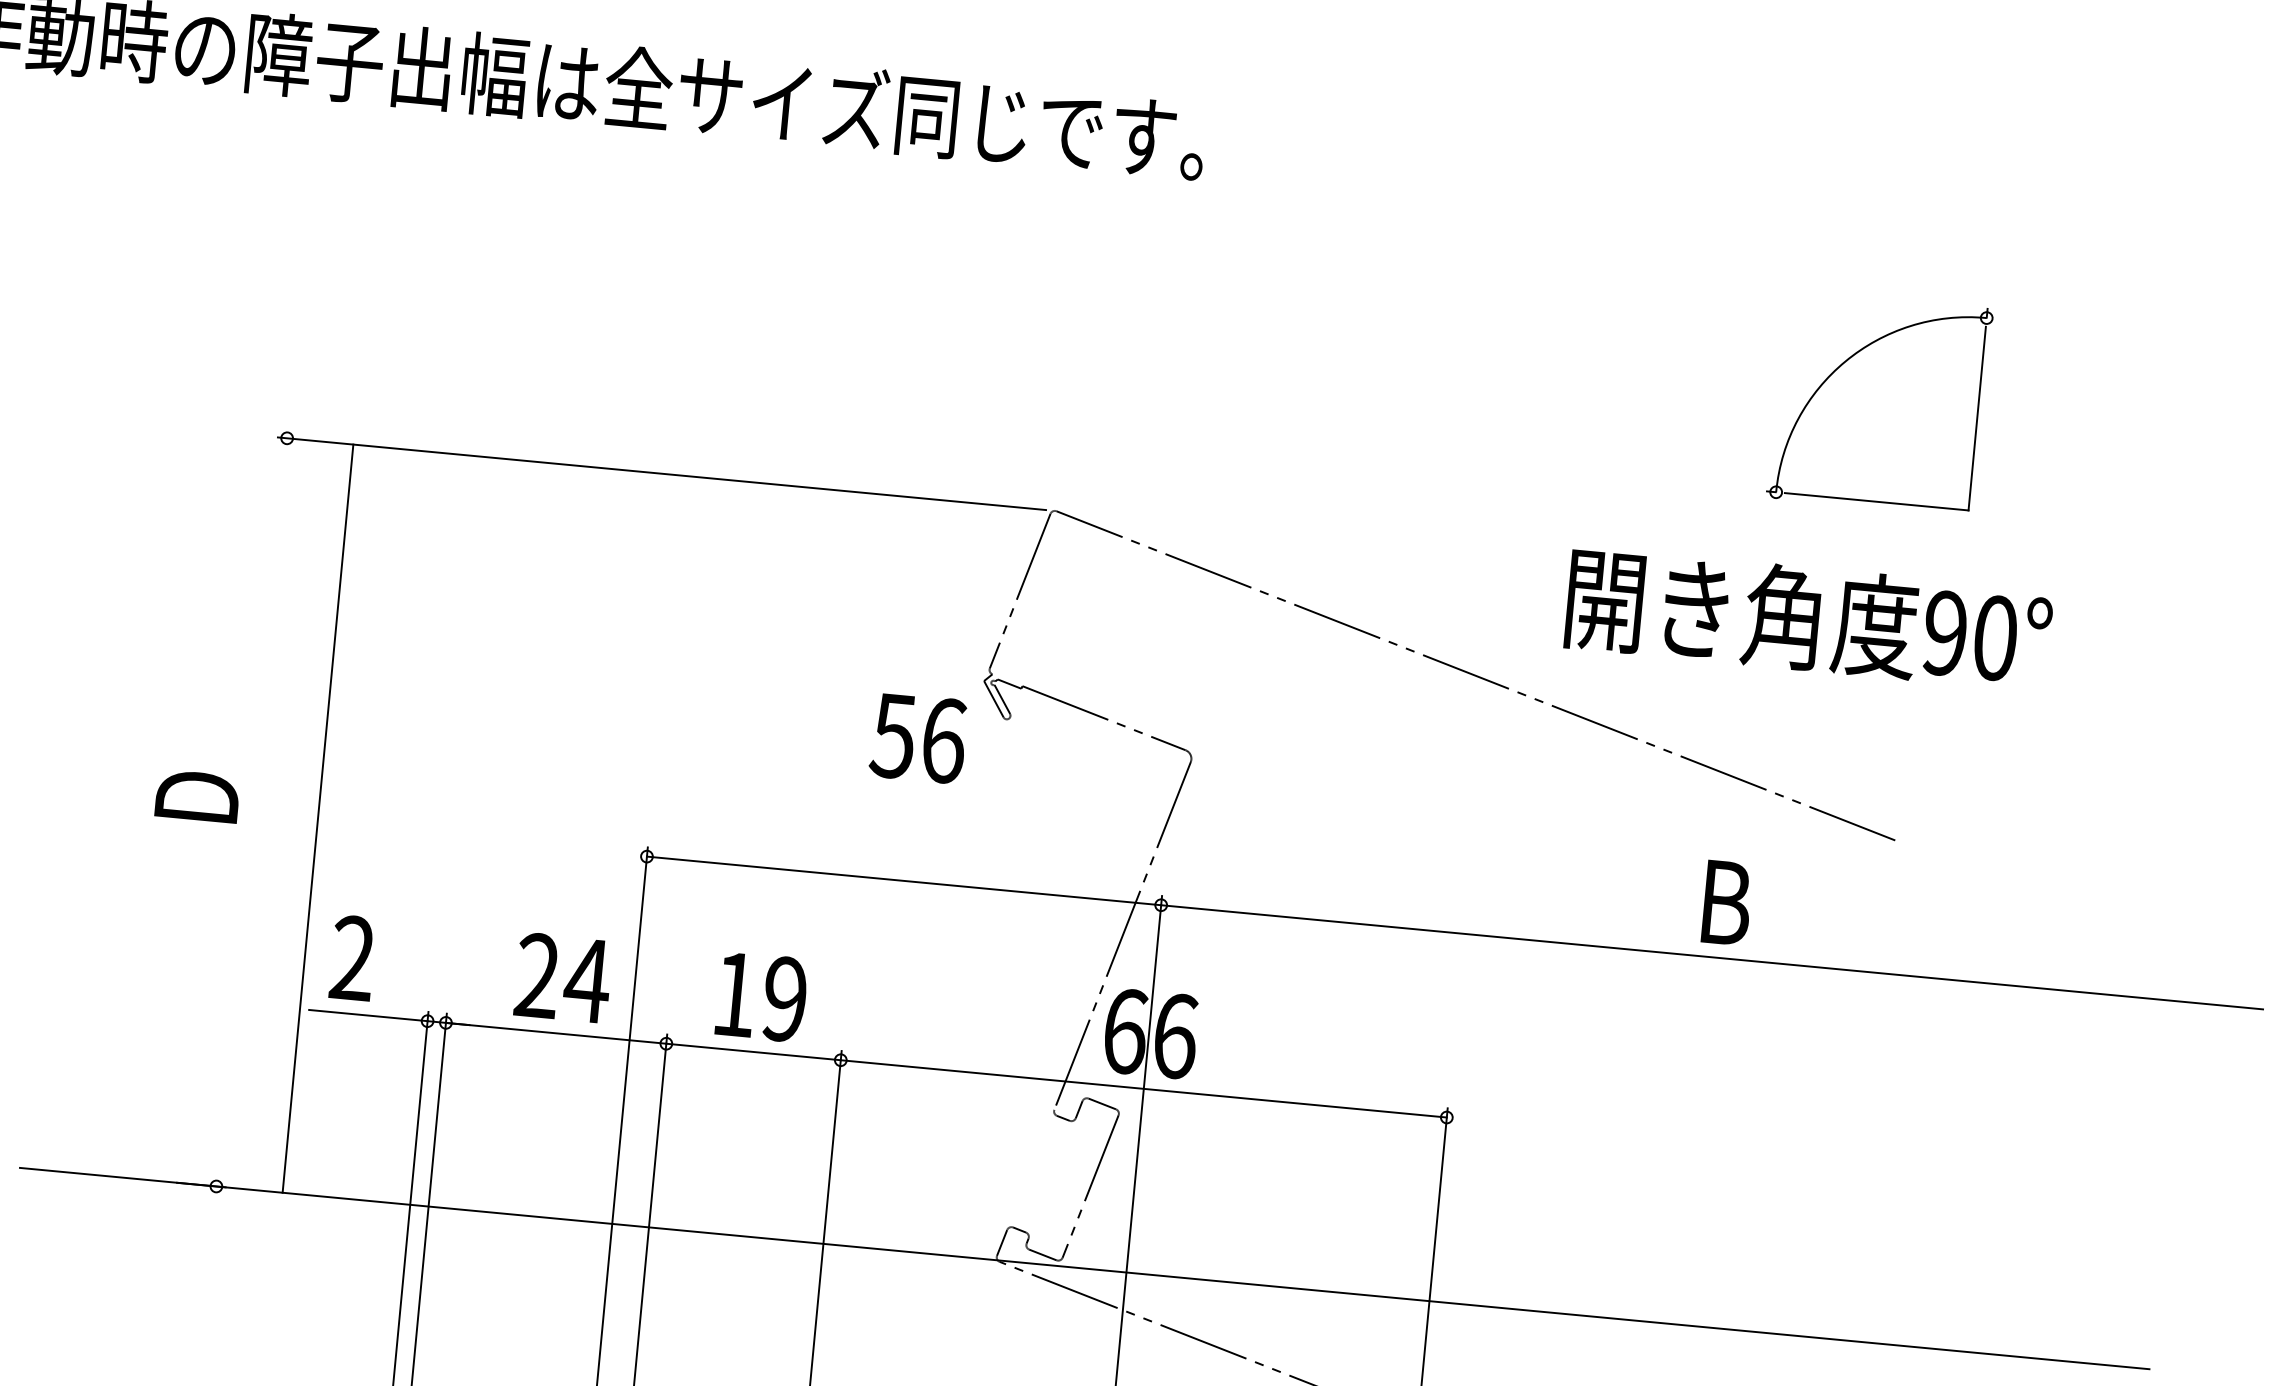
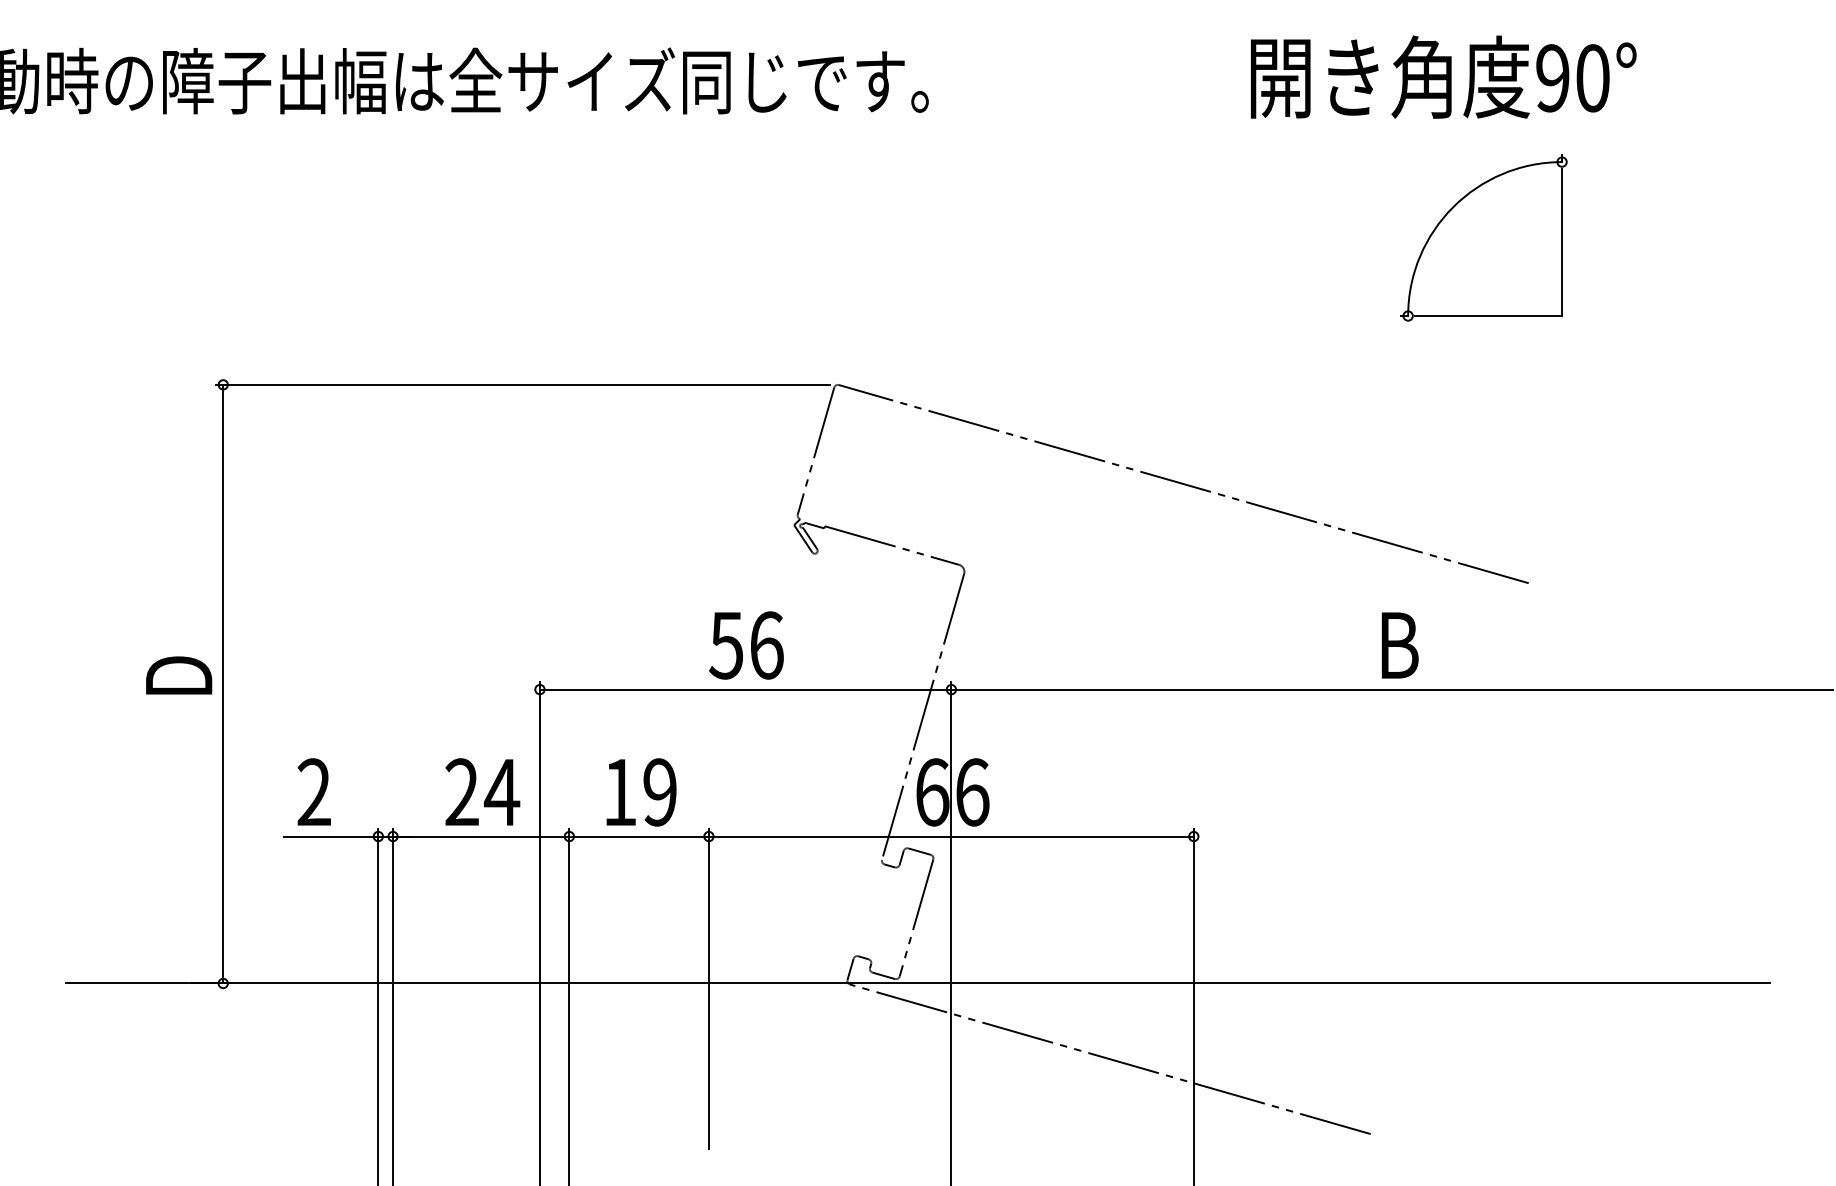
text: (1808, 618) -> (1443, 76), moved
text: (918, 738) -> (746, 645), moved
line: (318, 817) -> (223, 683), moved

